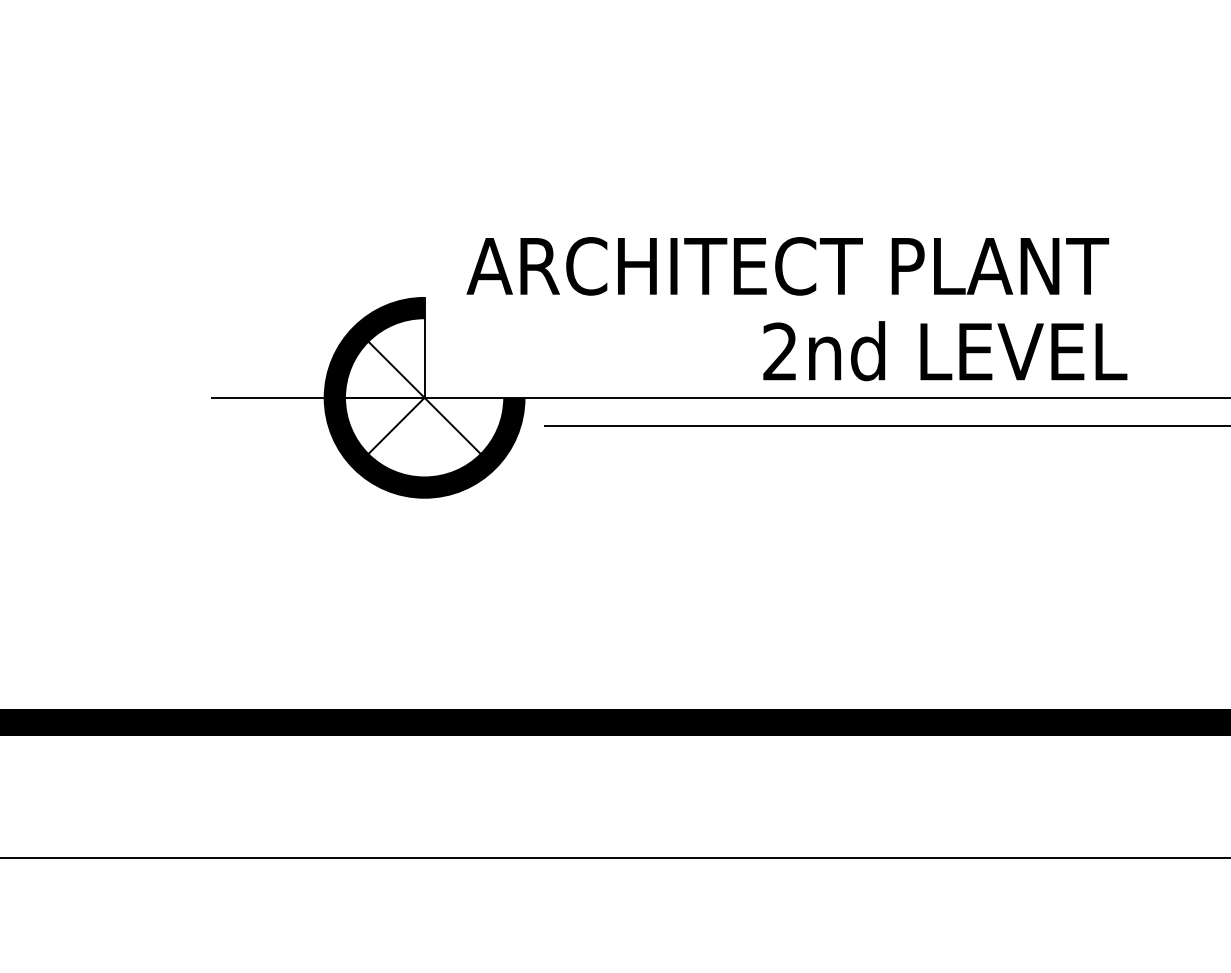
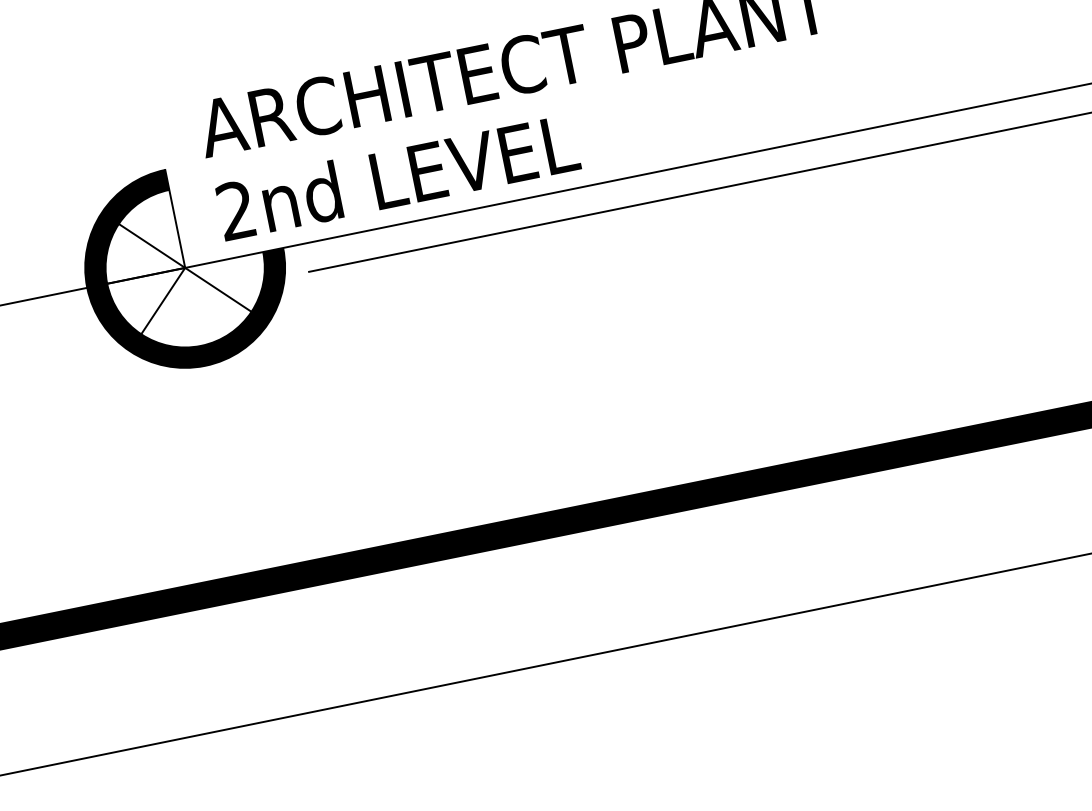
text: (945, 351) -> (398, 177), moved

